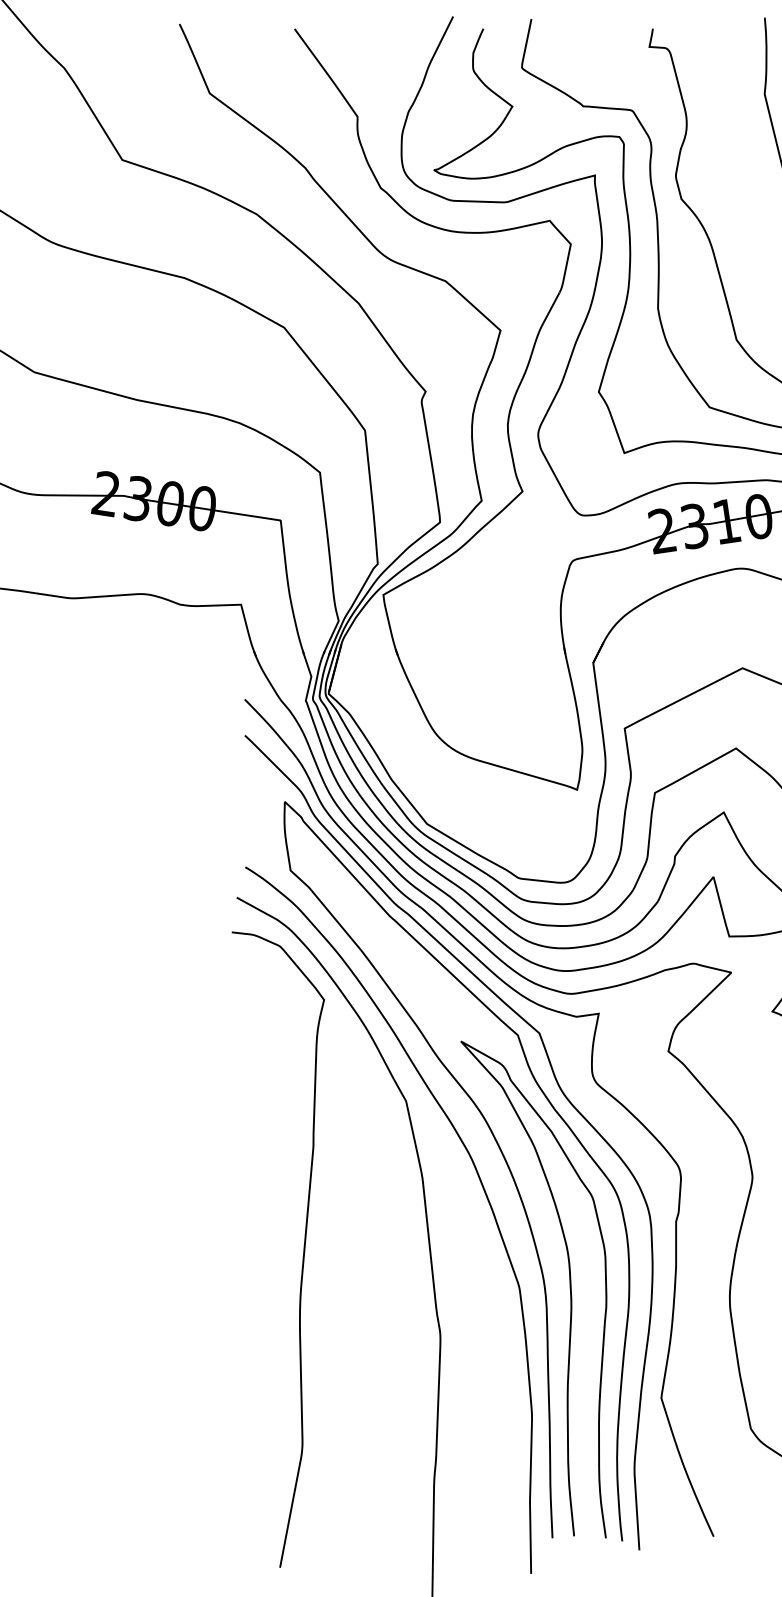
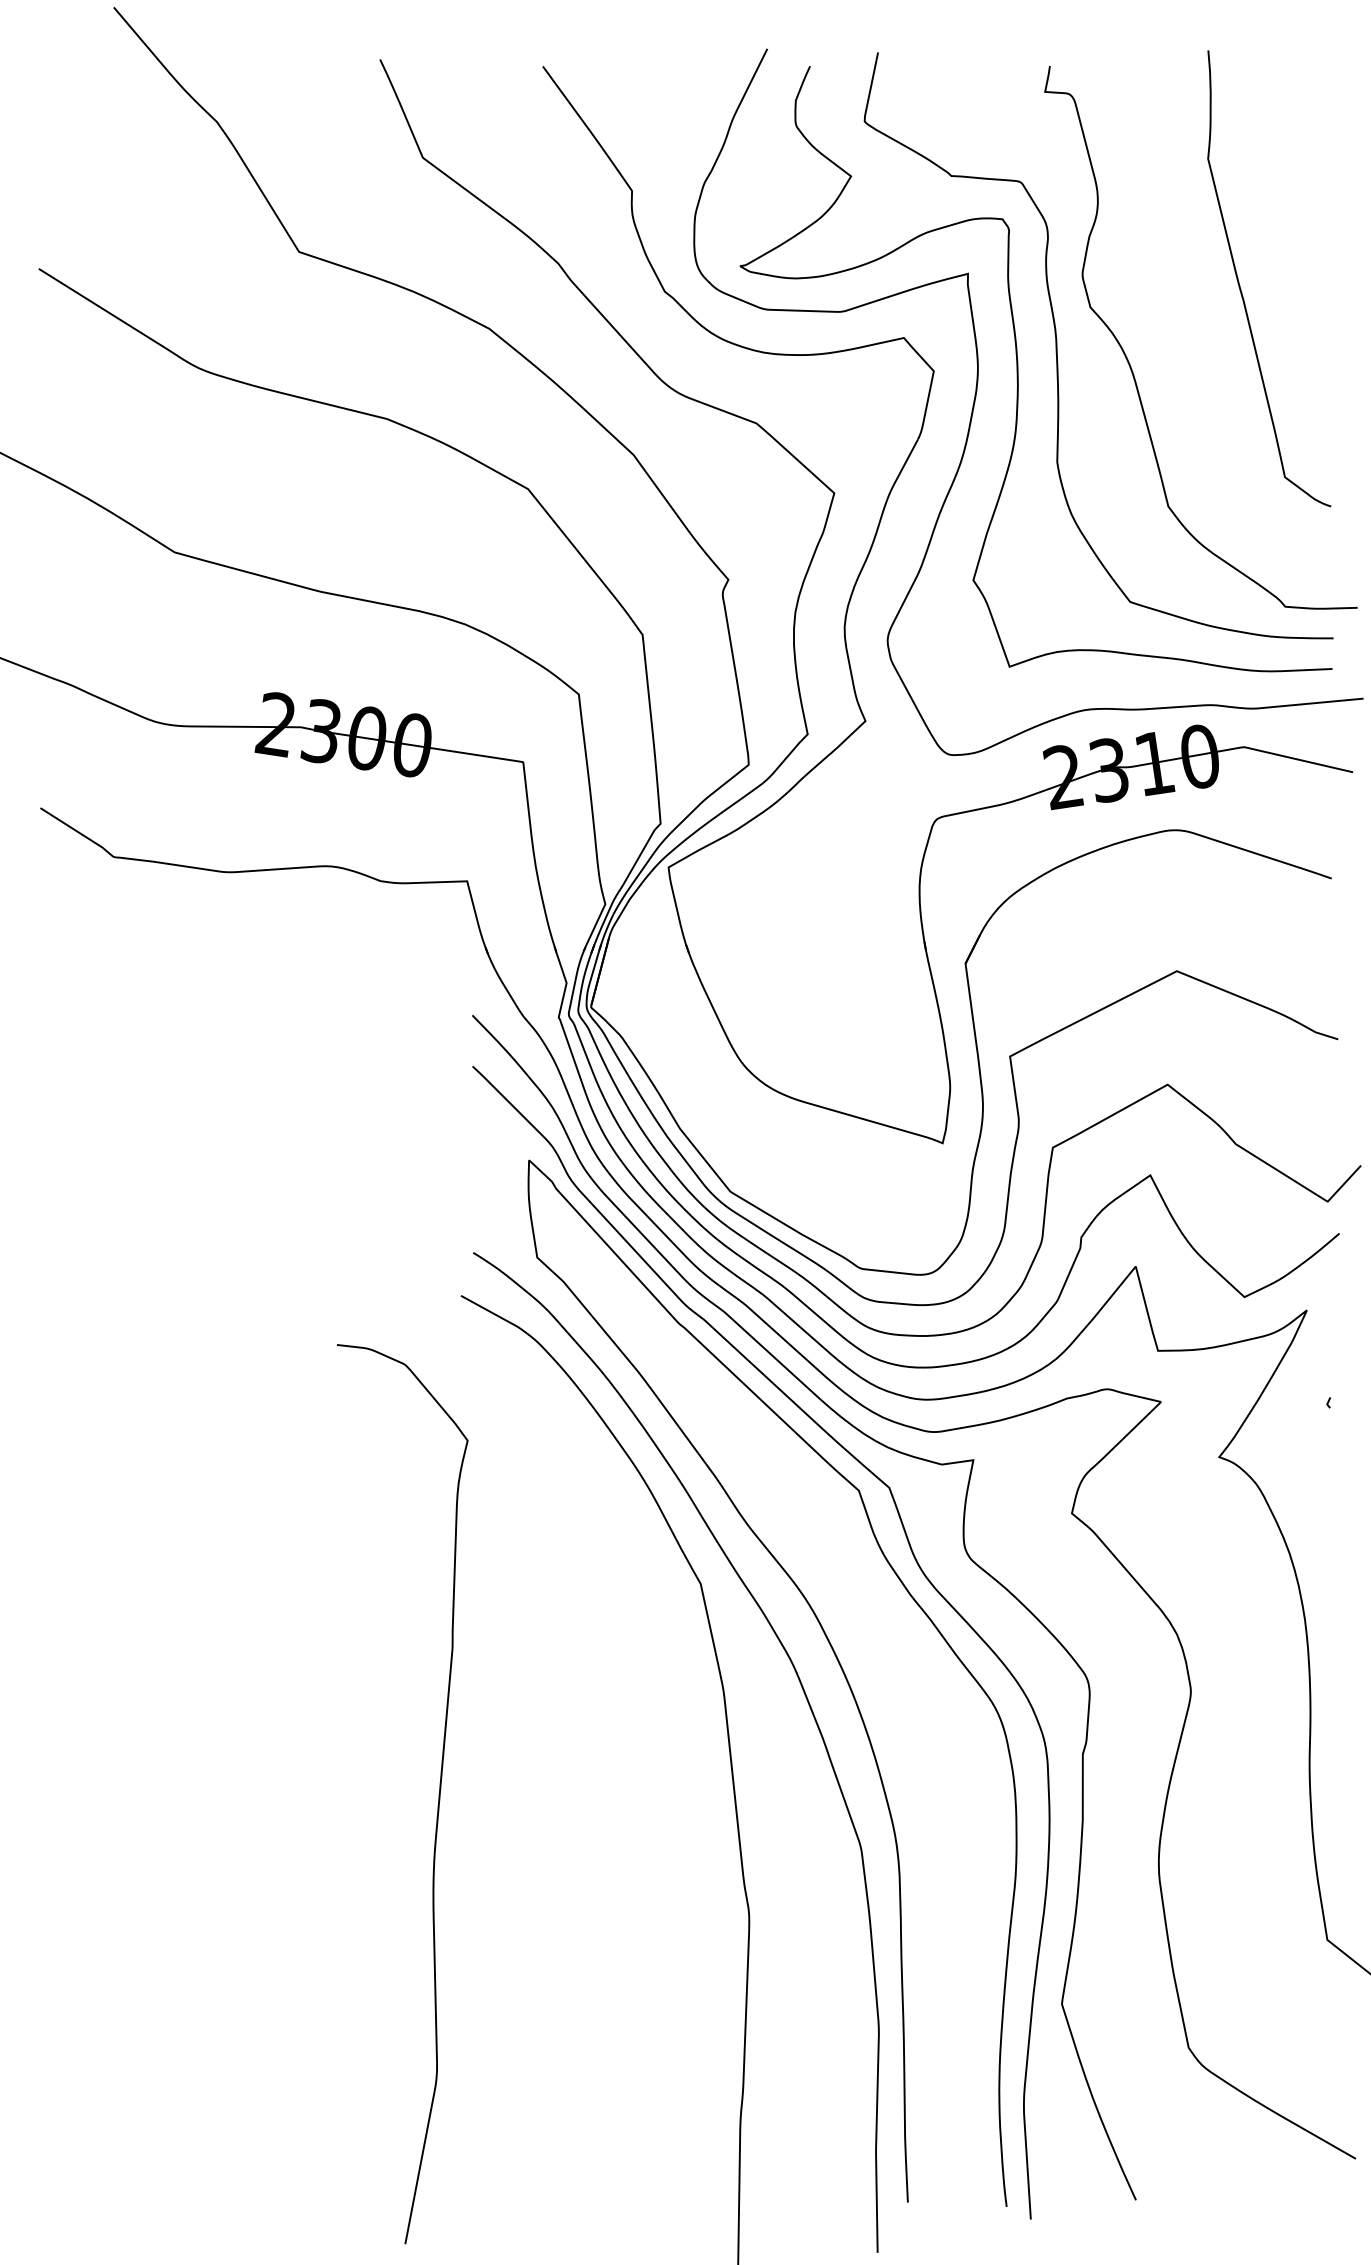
curve: (303, 1249) -> (438, 1794), moved
curve: (569, 1289) -> (932, 1850), removed

